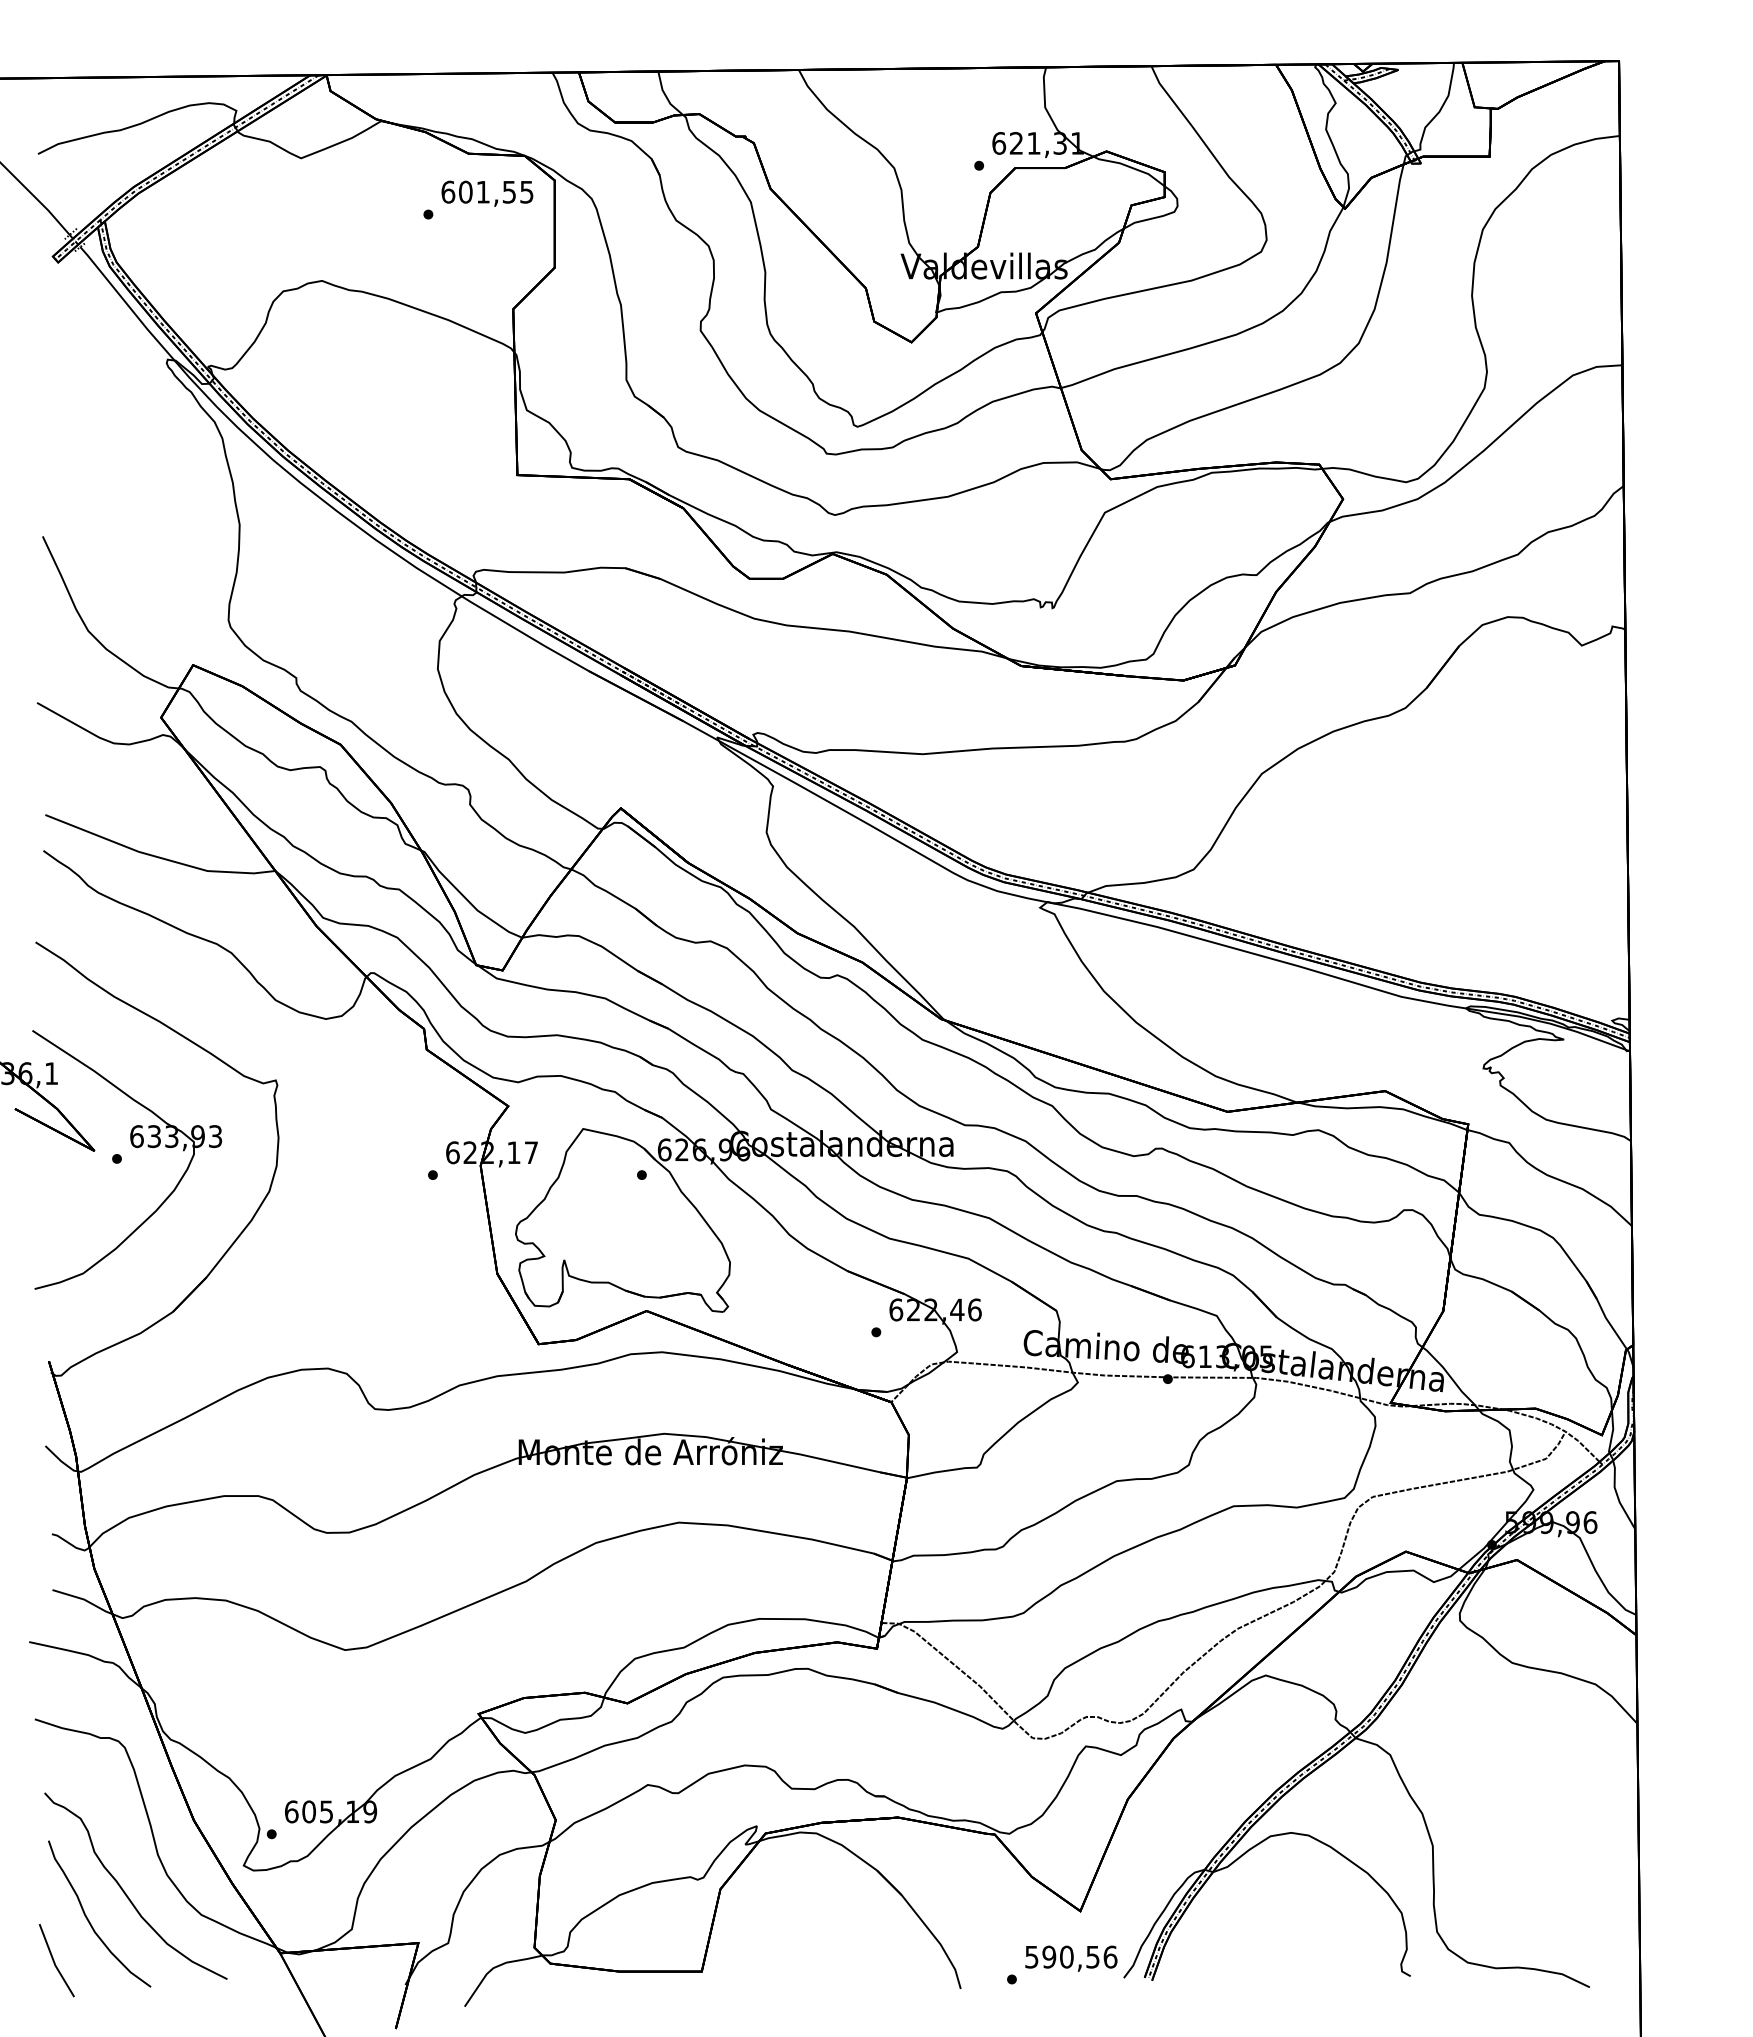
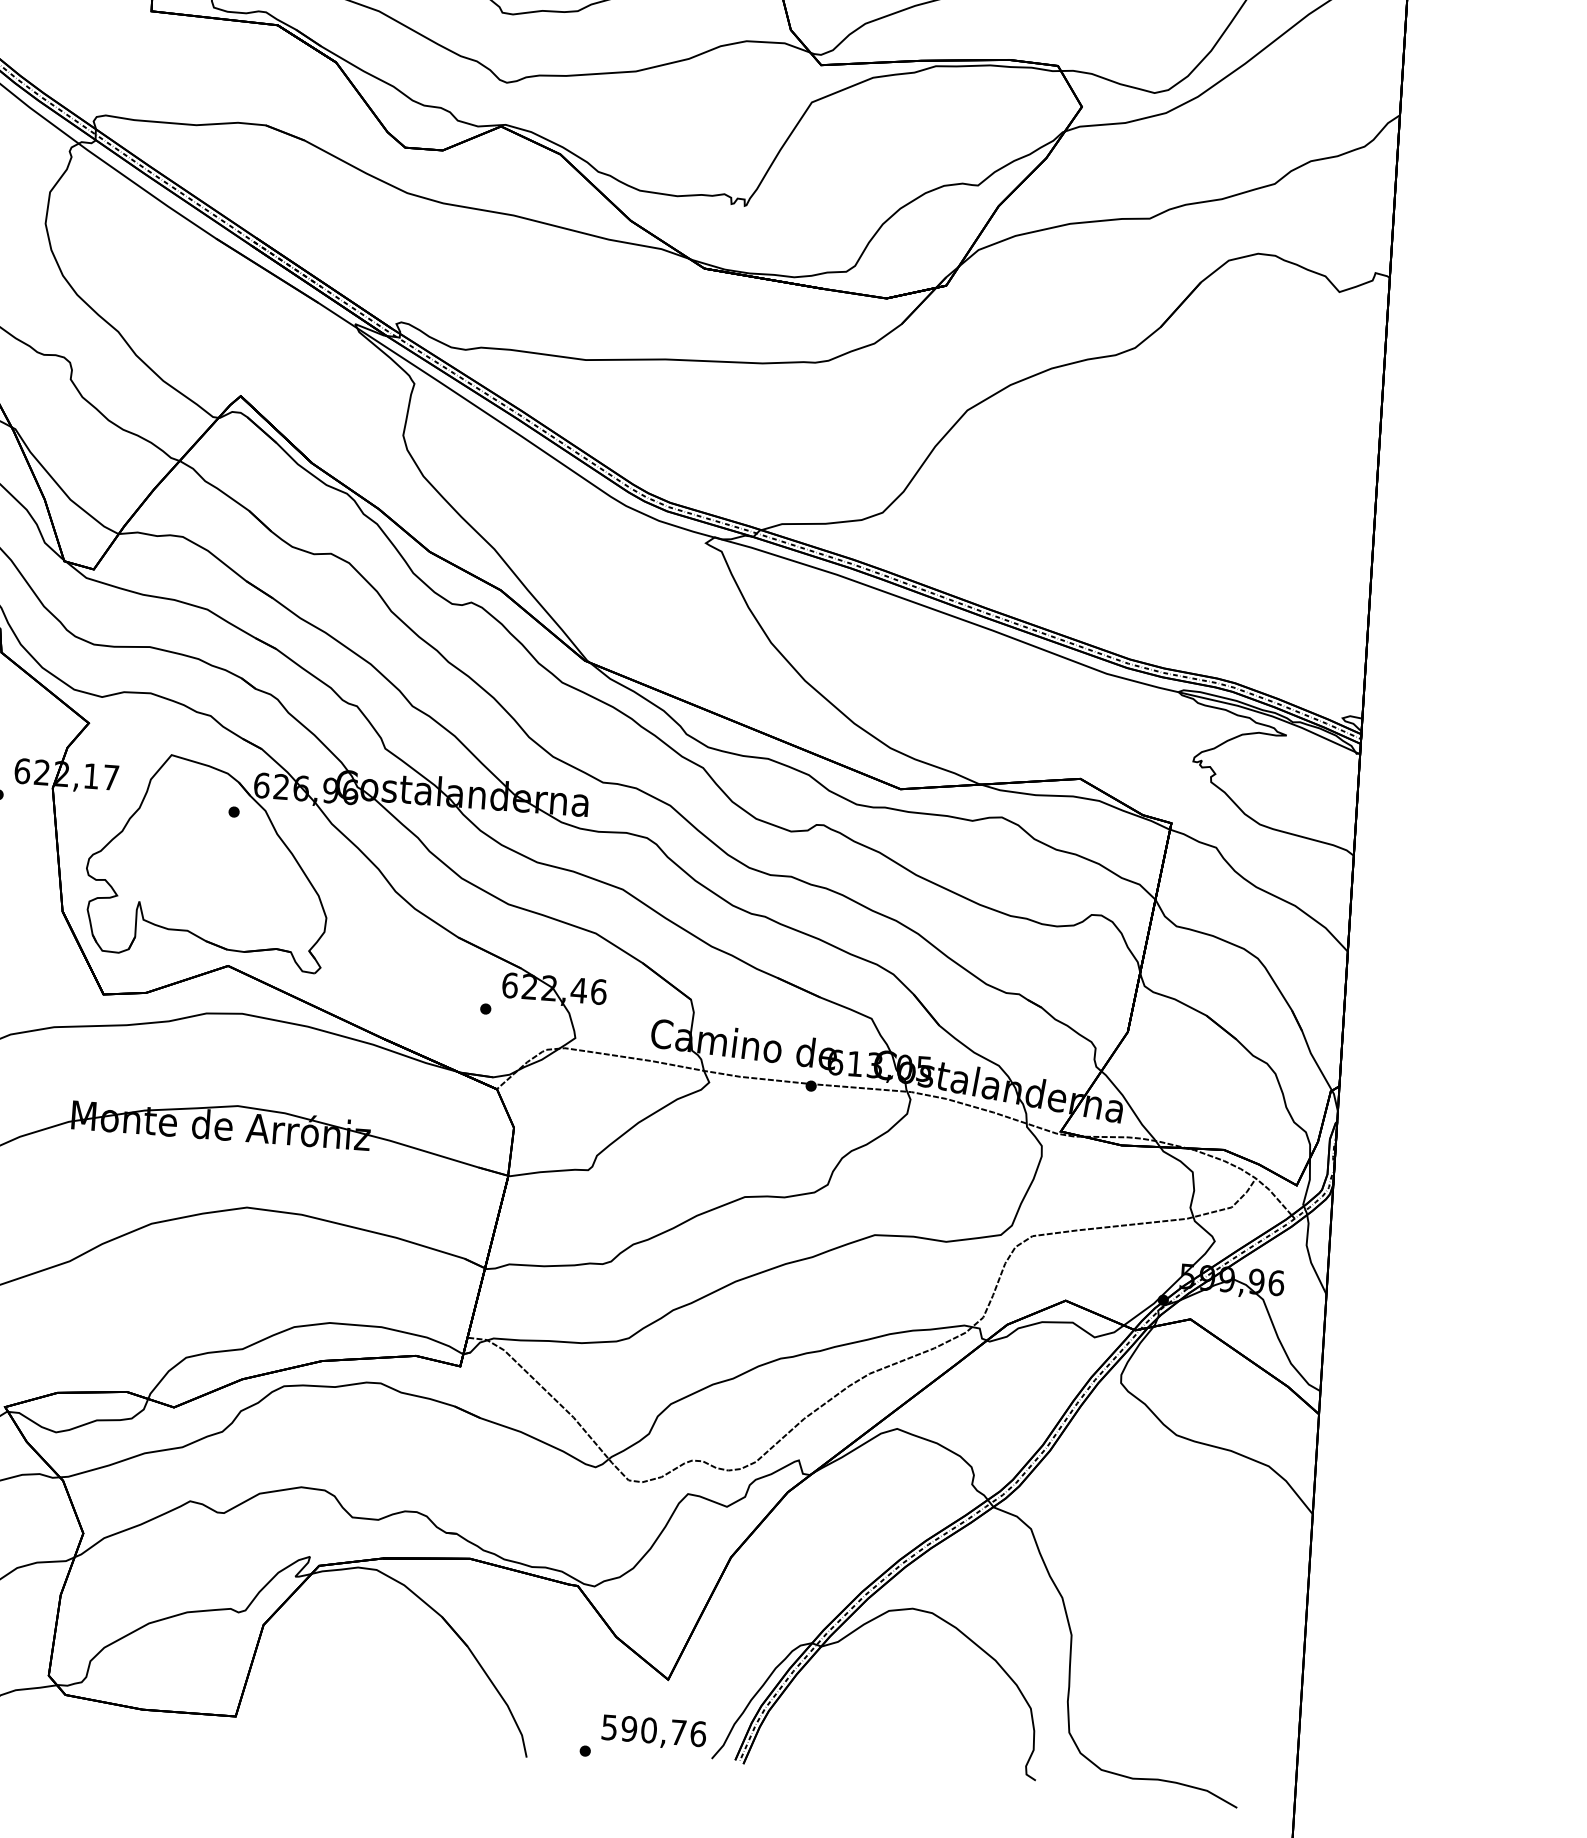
text: (1092, 1957) -> (678, 1732), 590,56 -> 590,76

